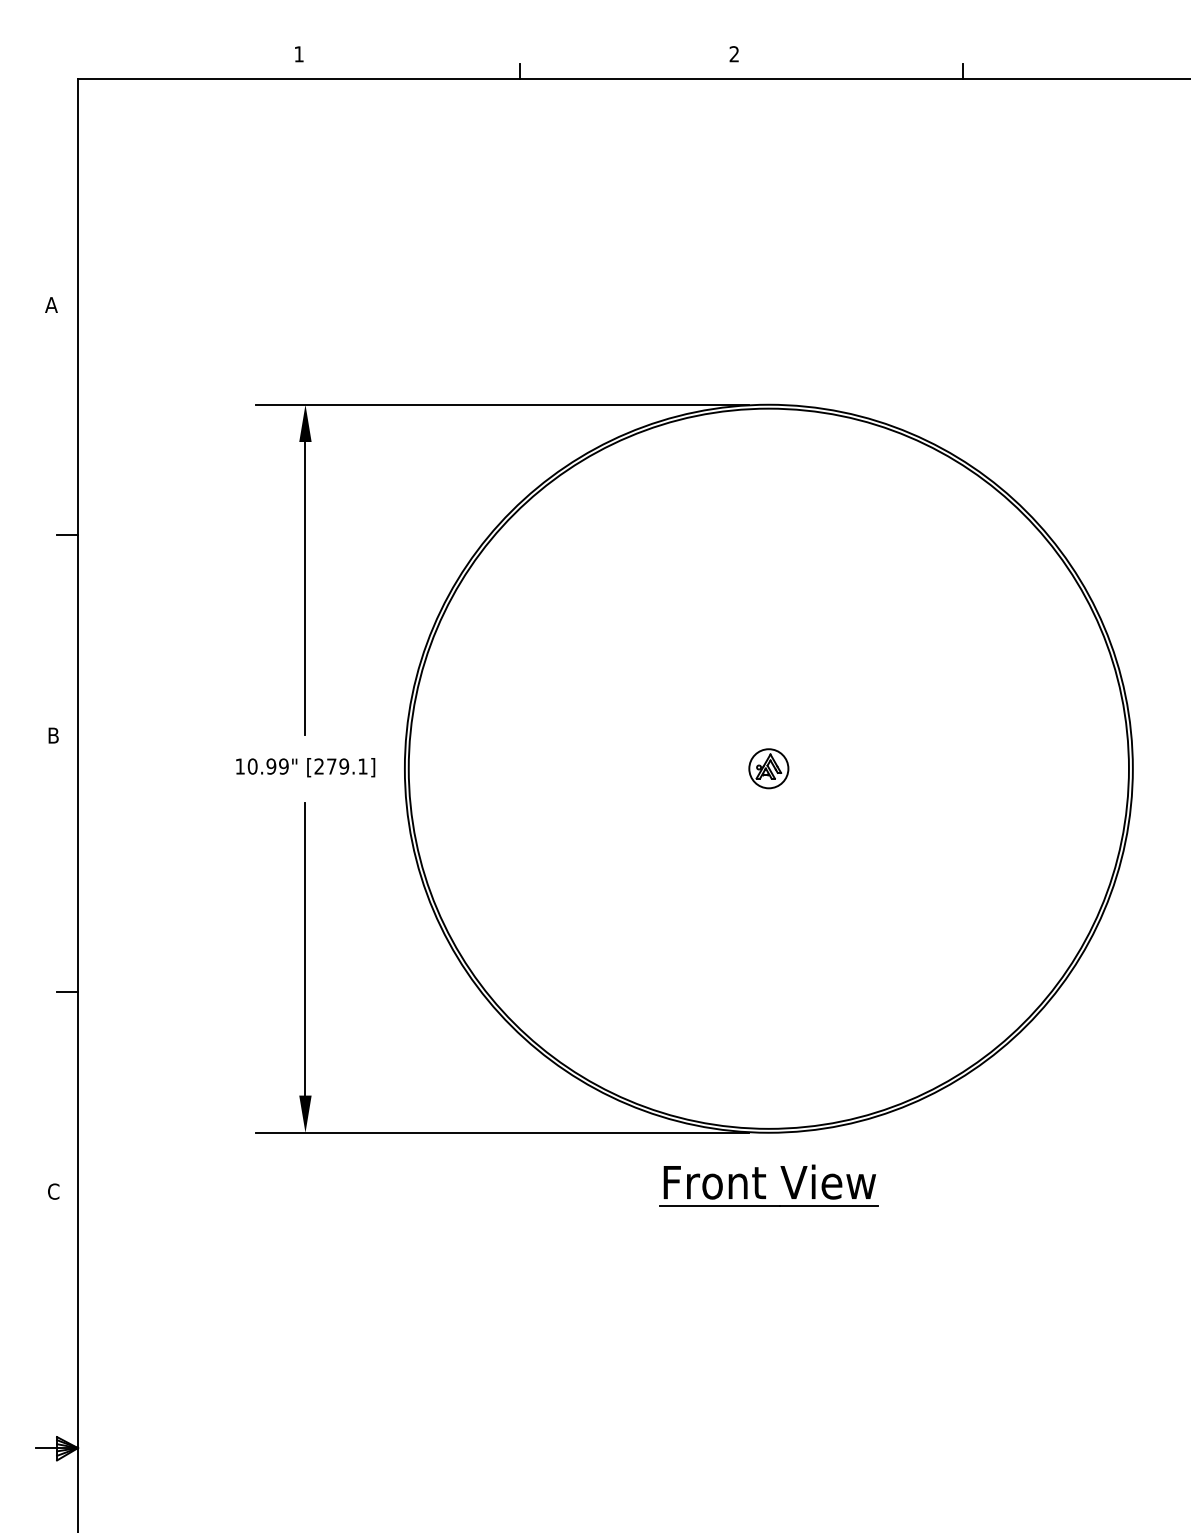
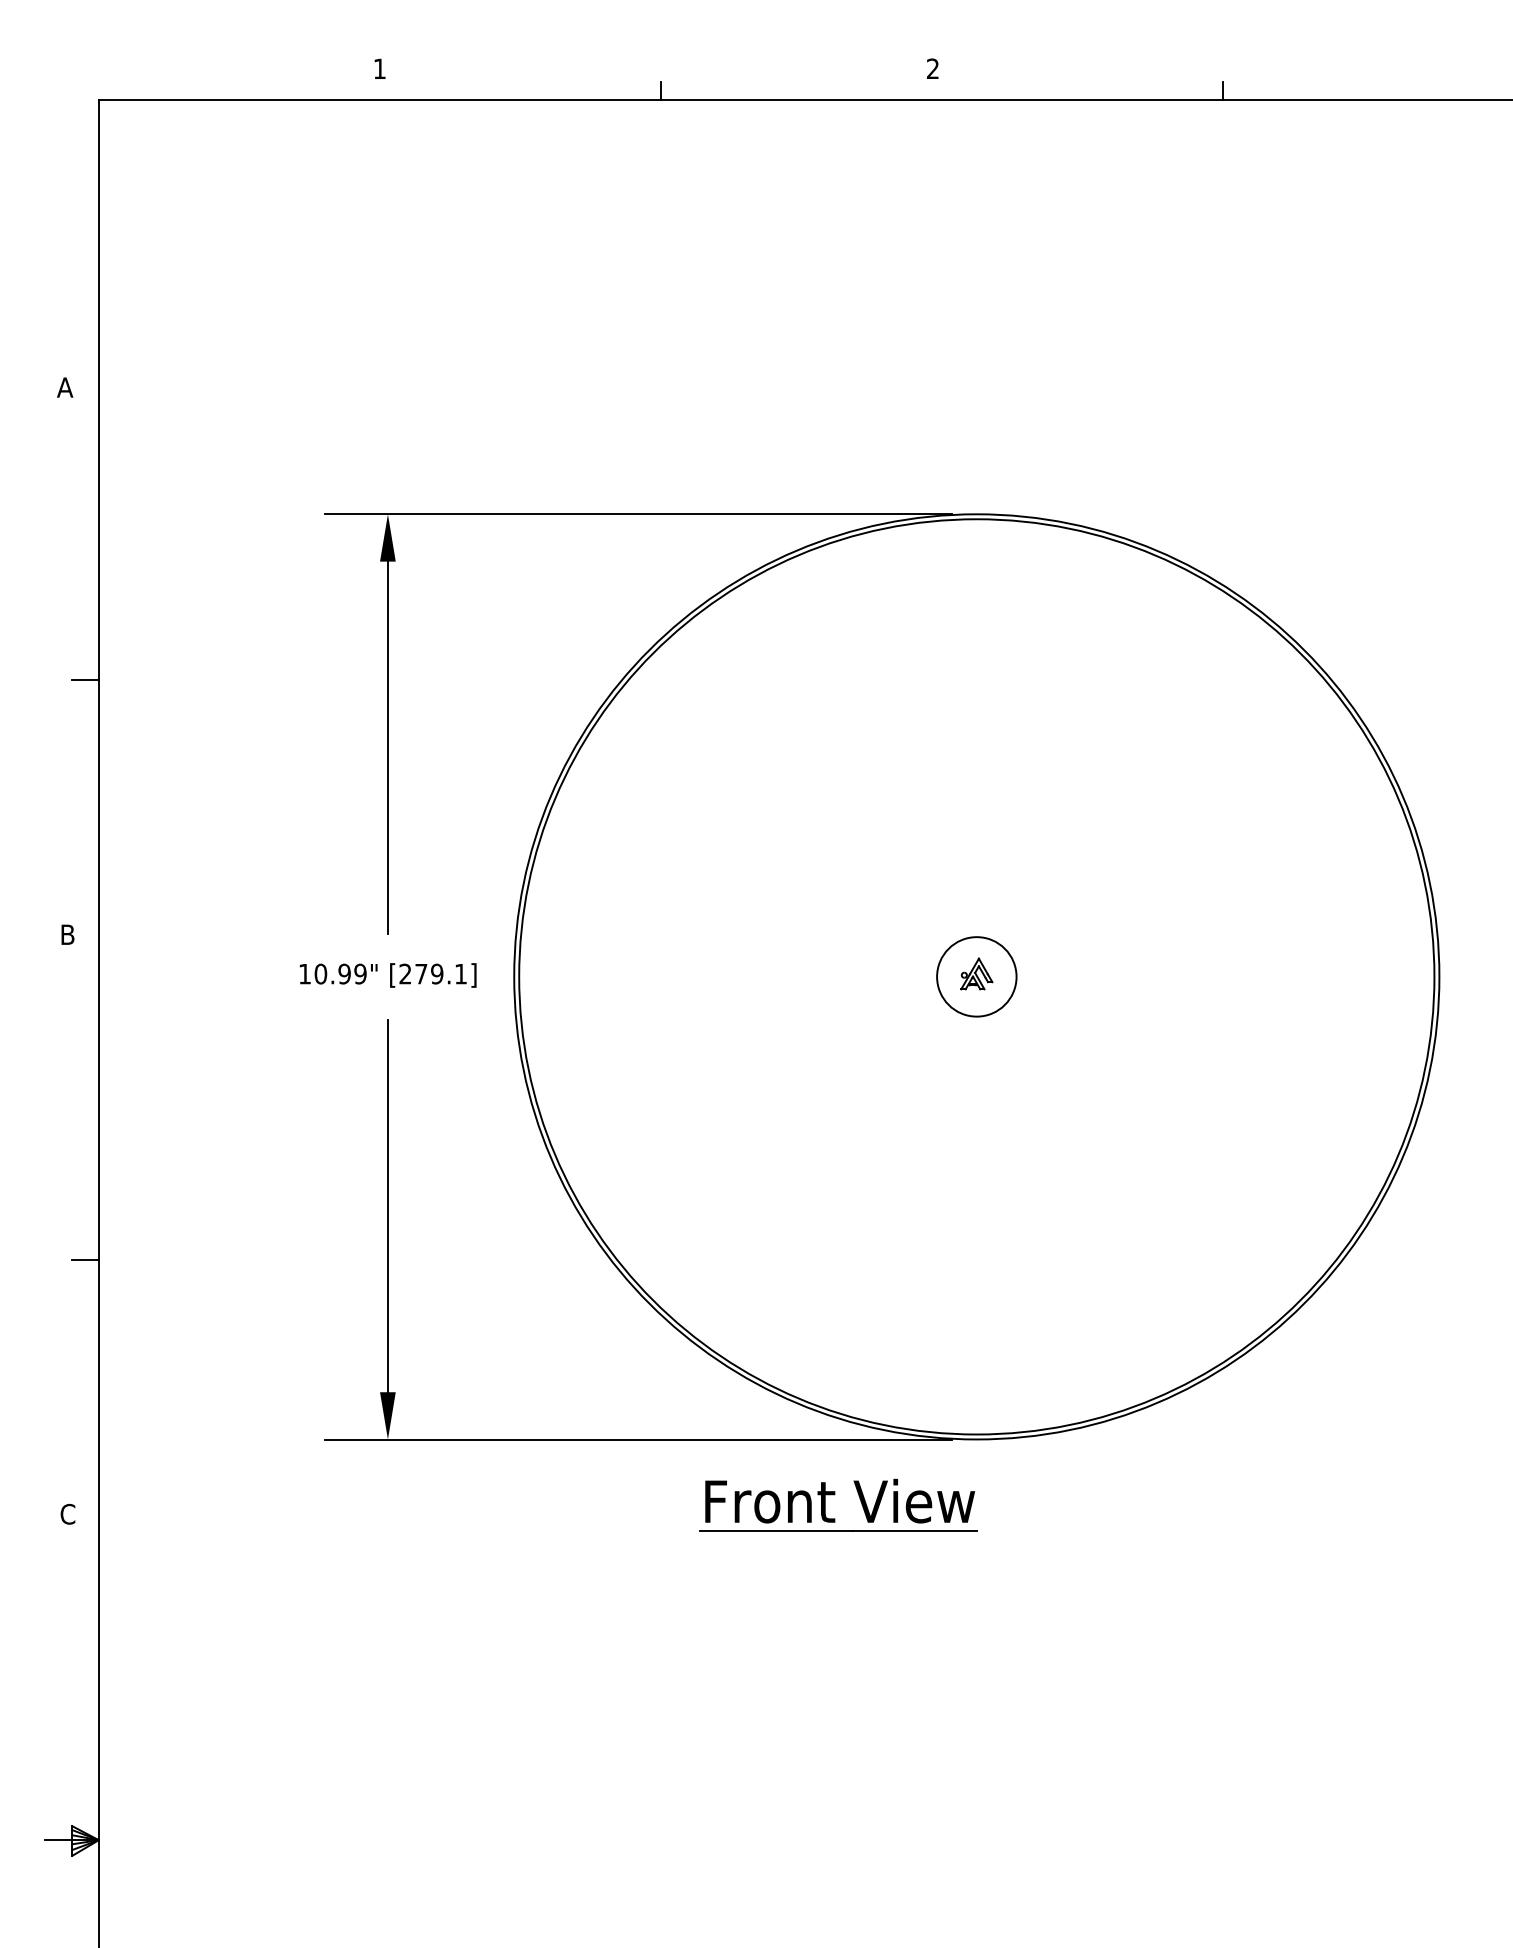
circle: (768, 768) -> (976, 976), size x1.6
part: (765, 1177) -> (834, 1495), moved

